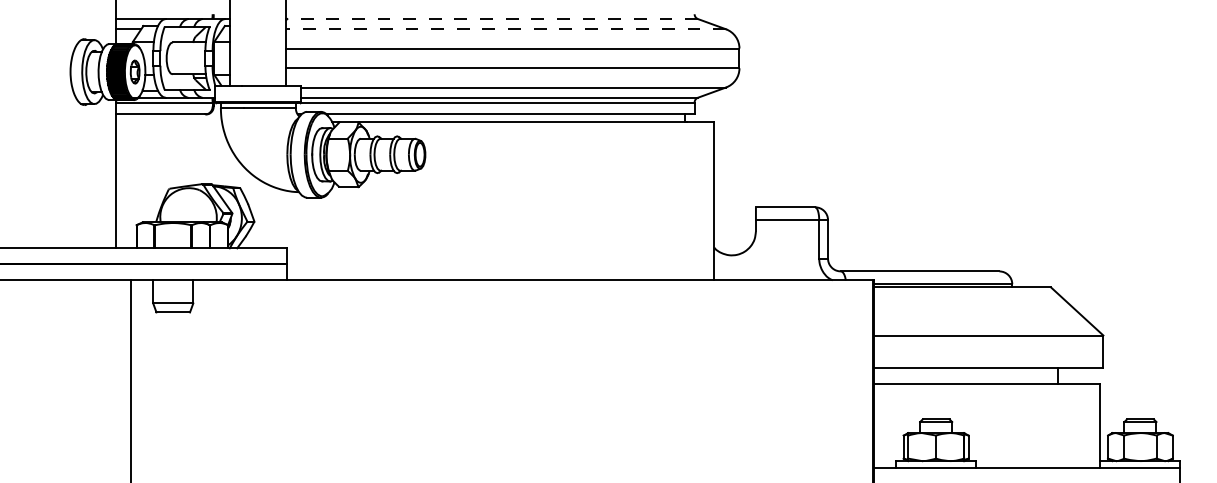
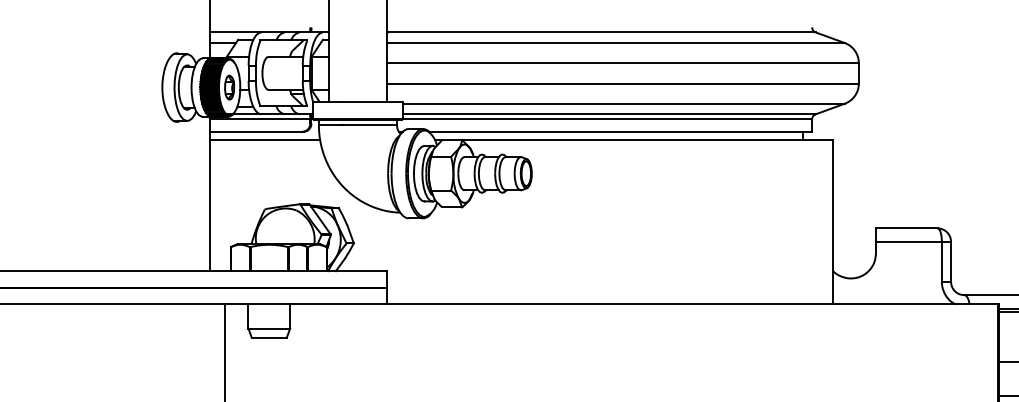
line: (492, 19) -> (601, 32), dashed -> solid
line: (506, 29) -> (616, 43), dashed -> solid
line: (168, 122) -> (264, 140), added

